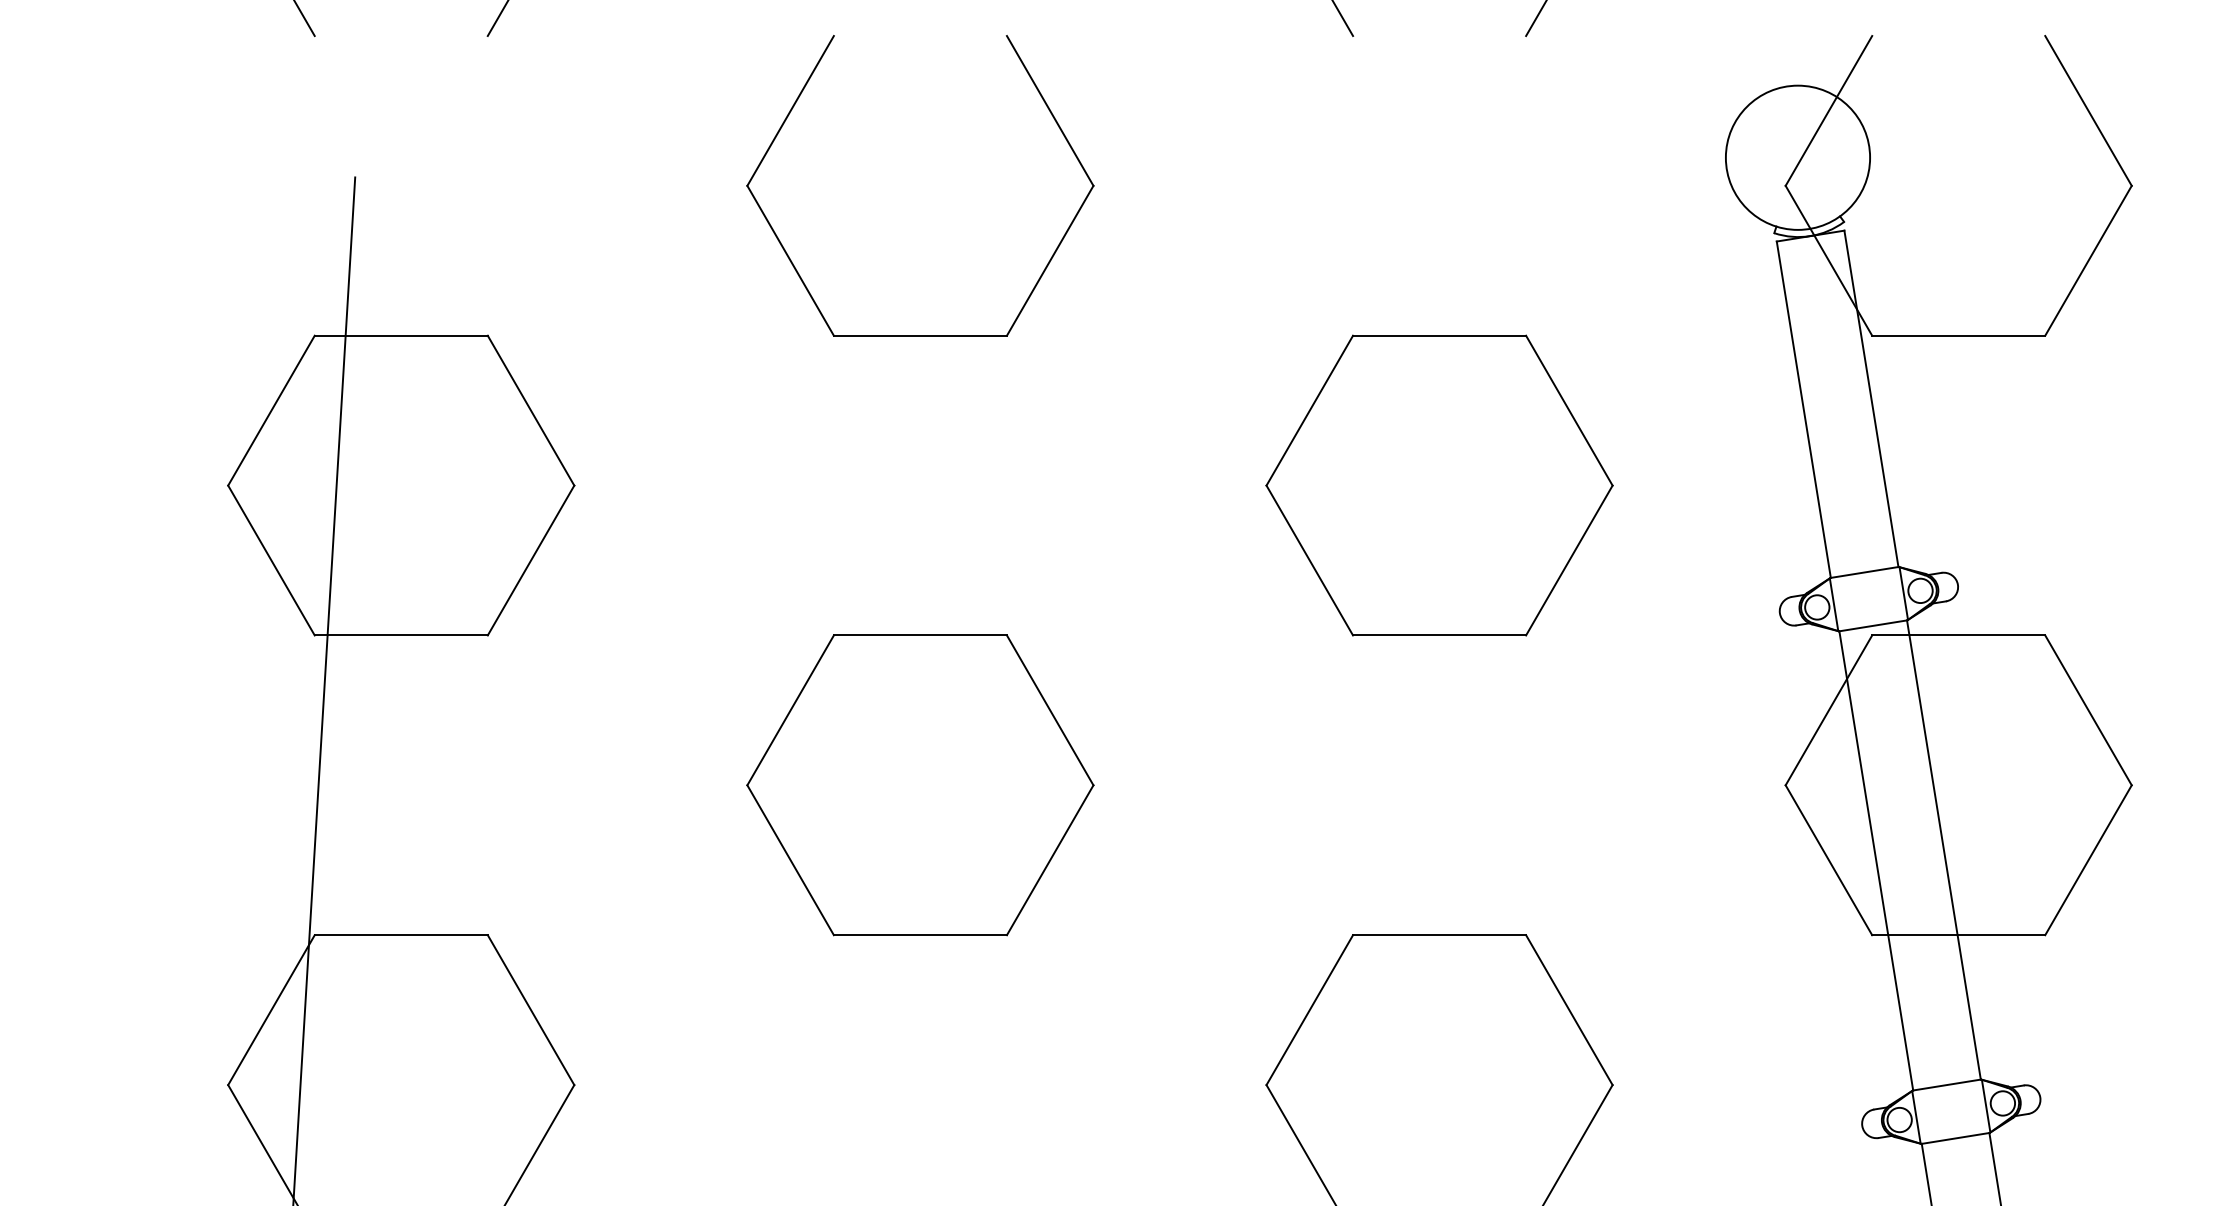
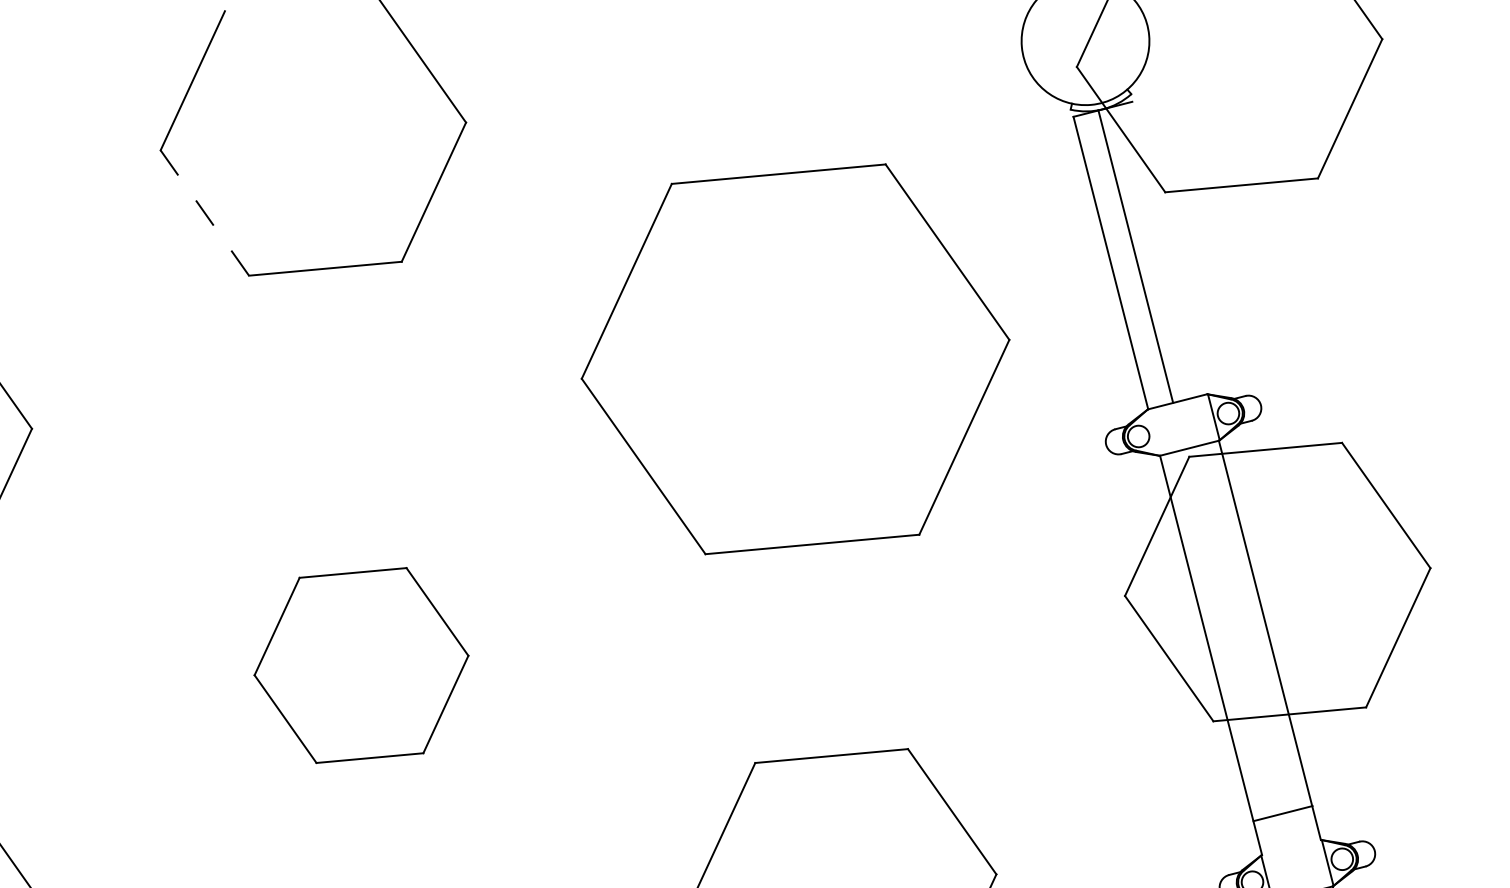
line: (790, 260) -> (204, 212), solid -> dashed
line: (1871, 398) -> (1135, 256), moved
part: (1439, 485) -> (795, 359), size x1.4
line: (1833, 604) -> (1152, 432), removed
part: (920, 785) -> (361, 665), size x0.7
line: (1946, 1084) -> (1282, 813), moved

